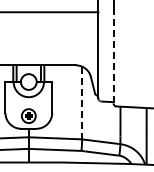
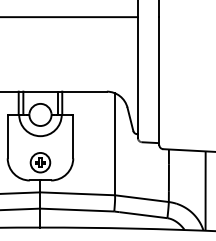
line: (113, 57) -> (159, 80), dashed -> solid
line: (81, 103) -> (114, 145), dashed -> solid

